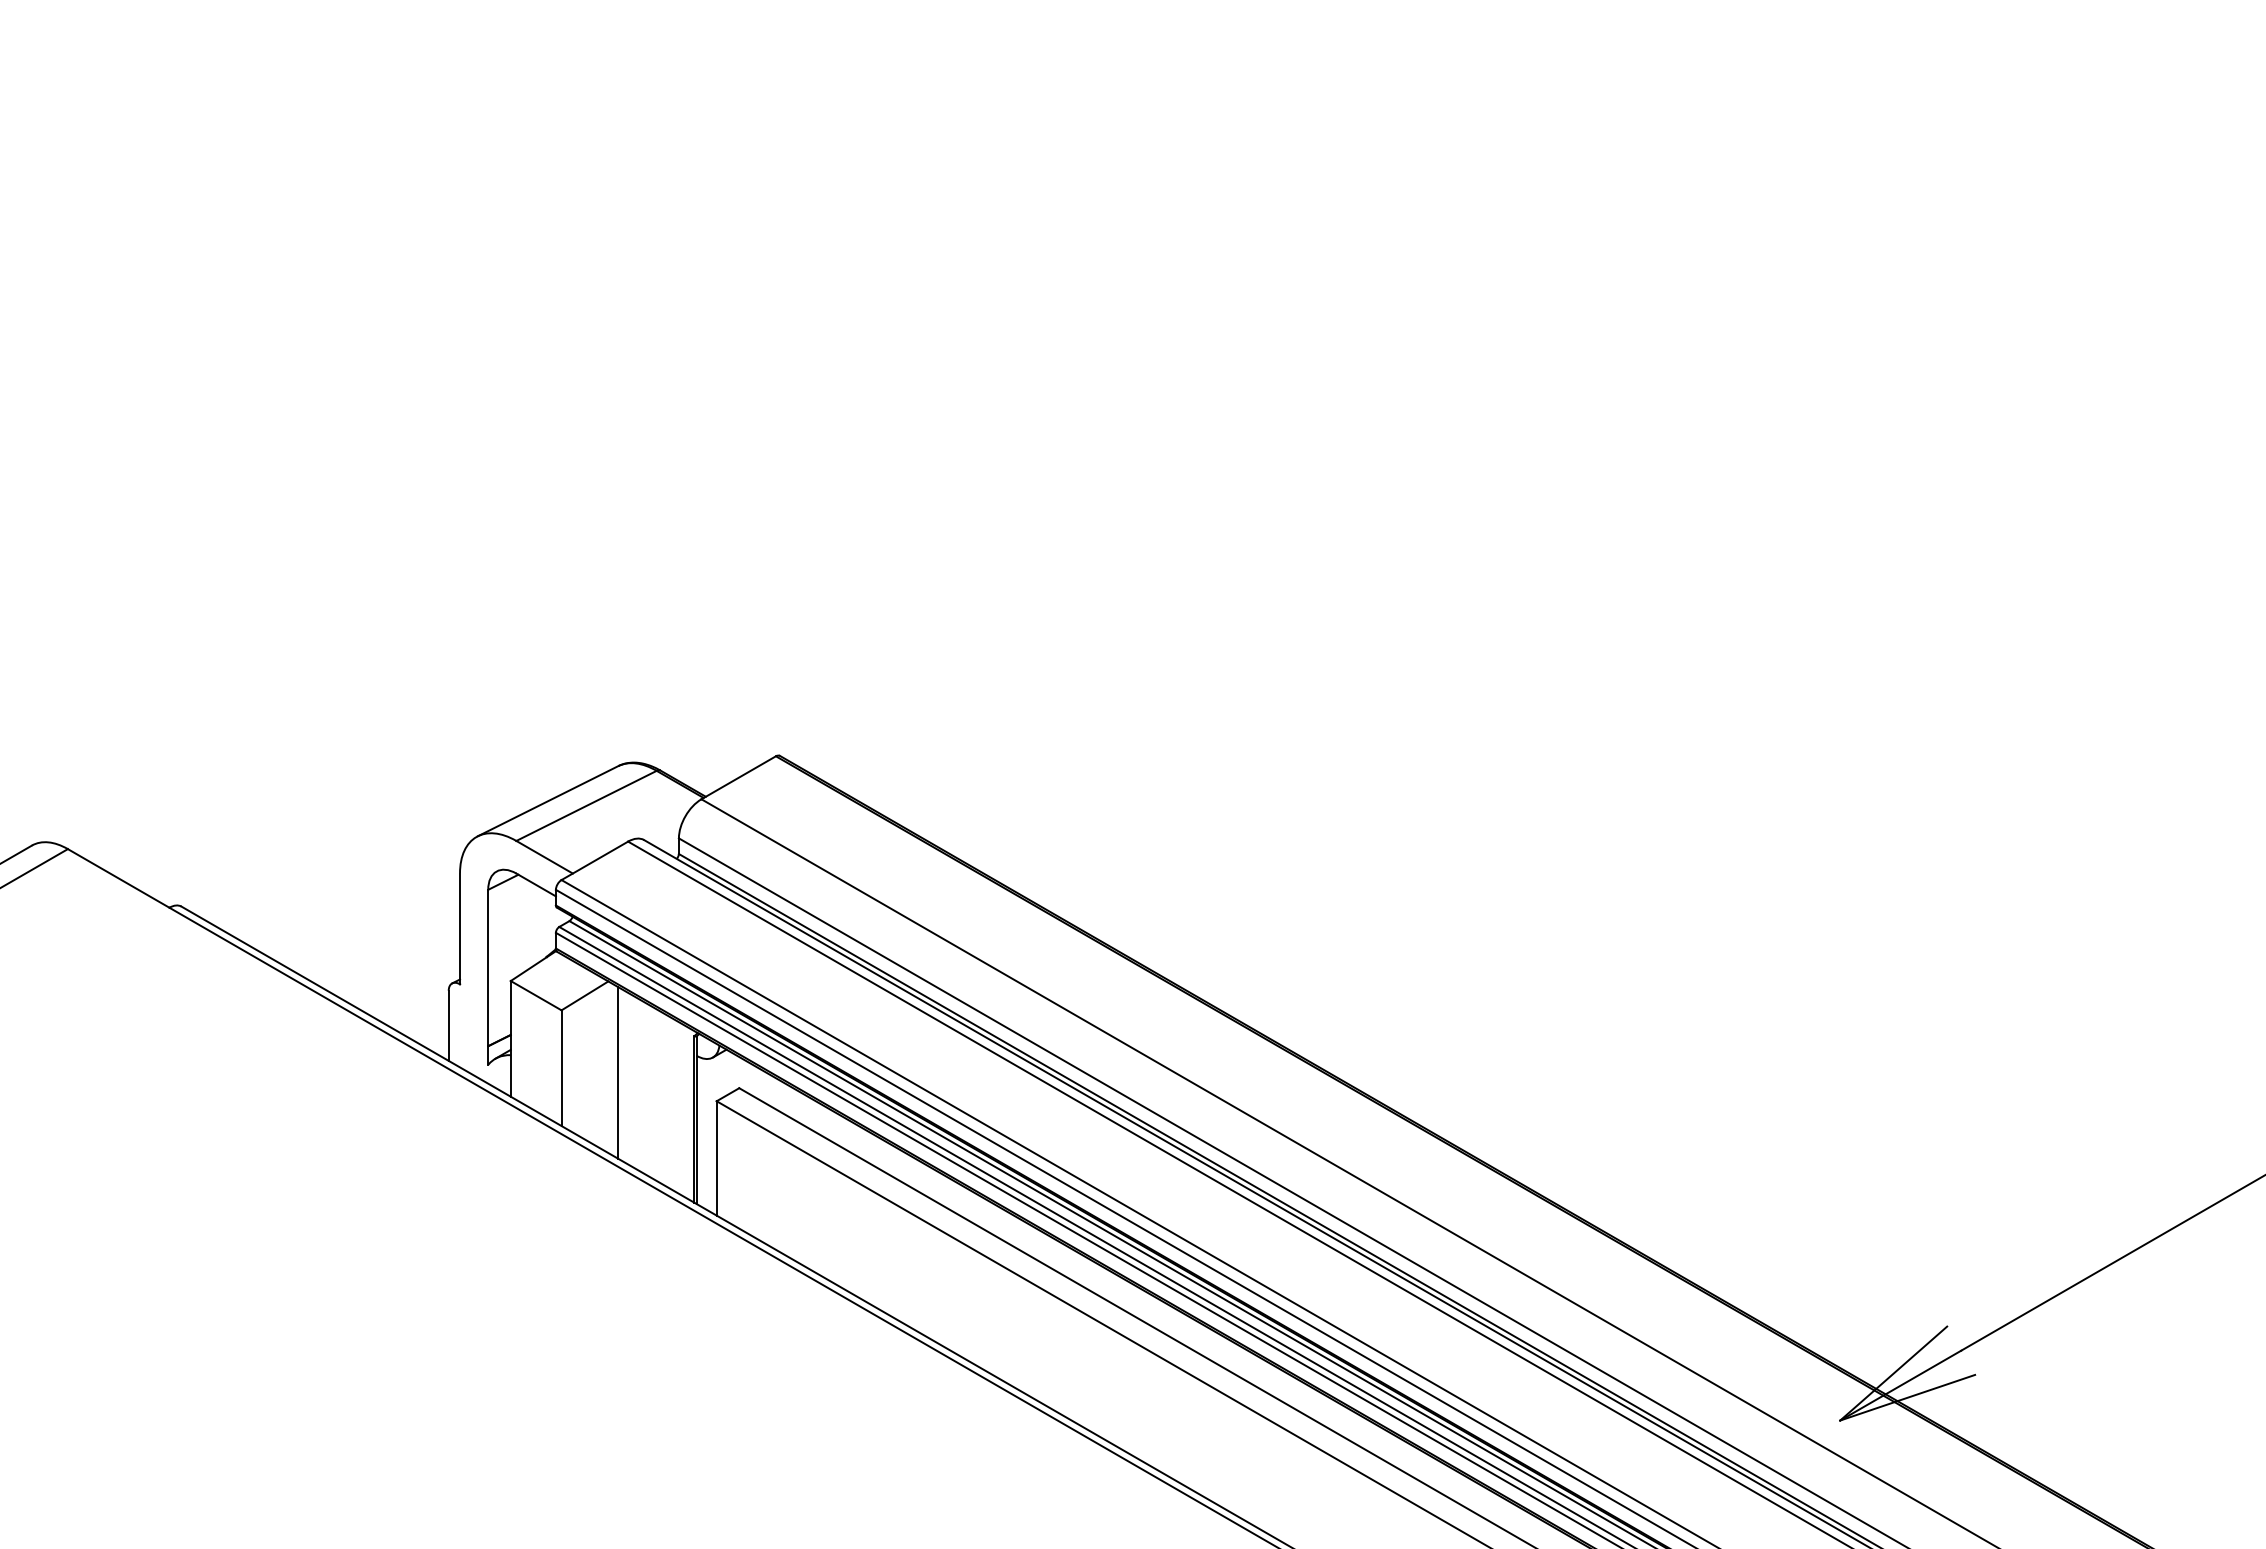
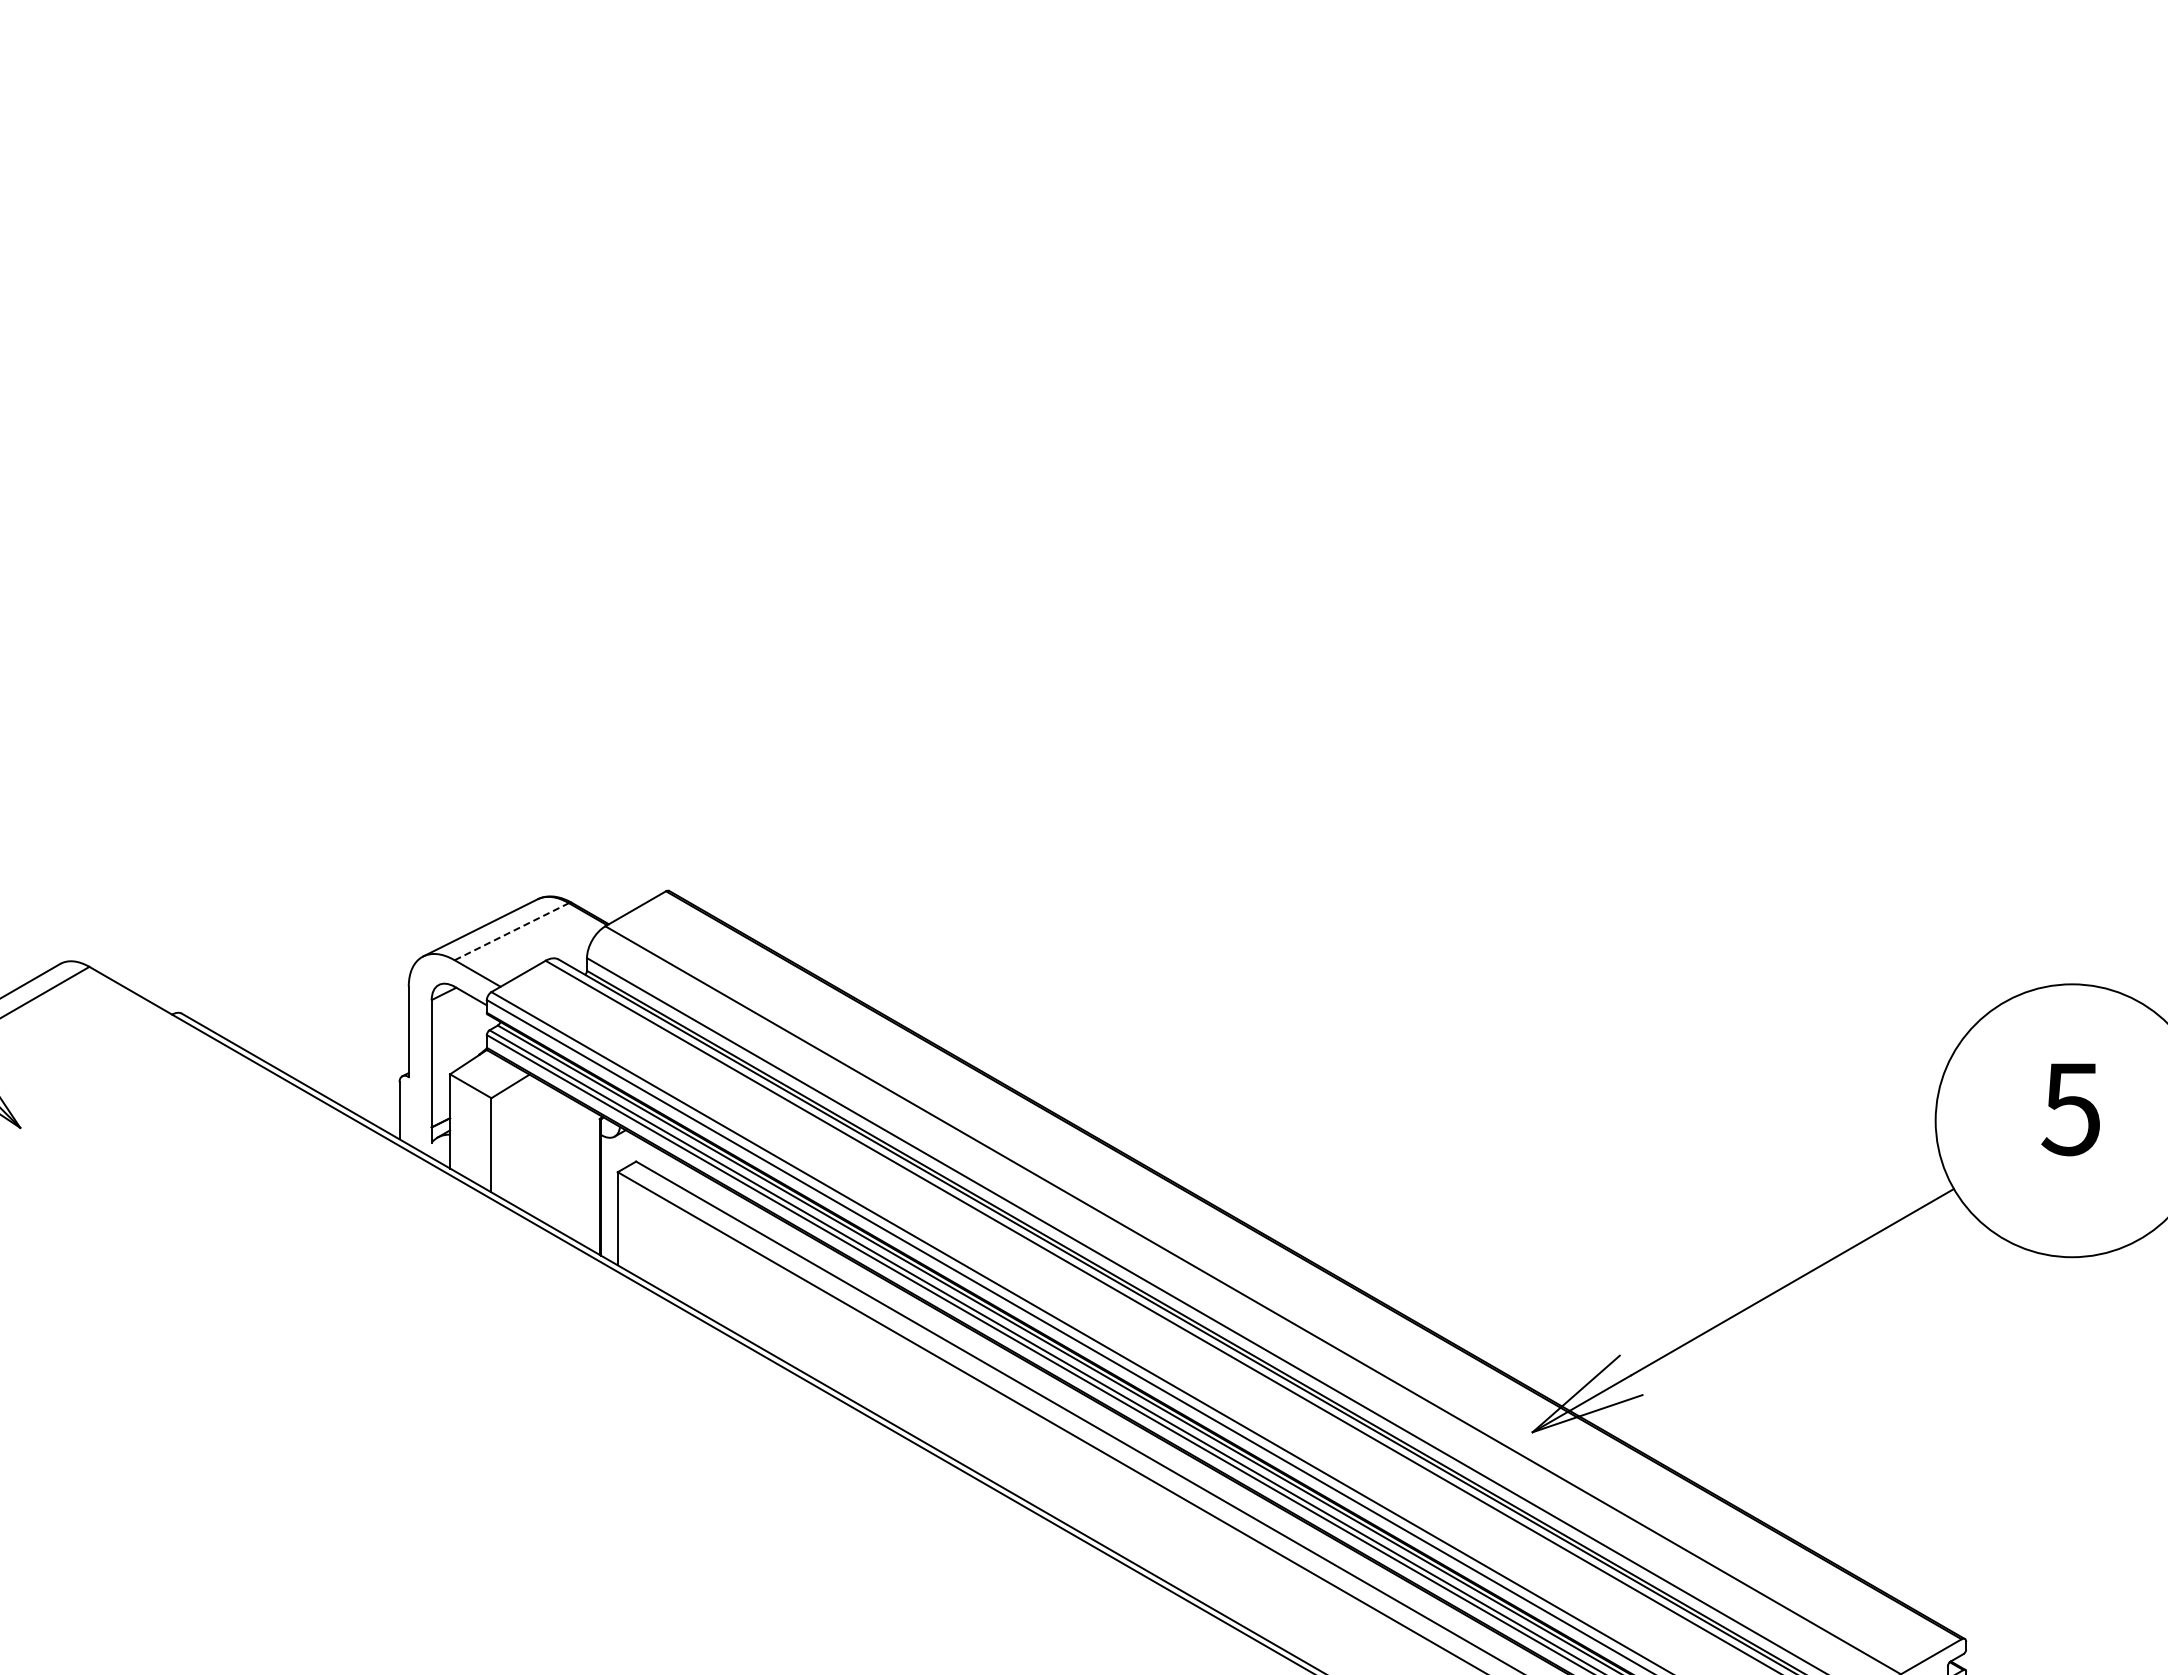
line: (586, 805) -> (511, 931), solid -> dashed
line: (618, 1072) -> (537, 1148), removed

